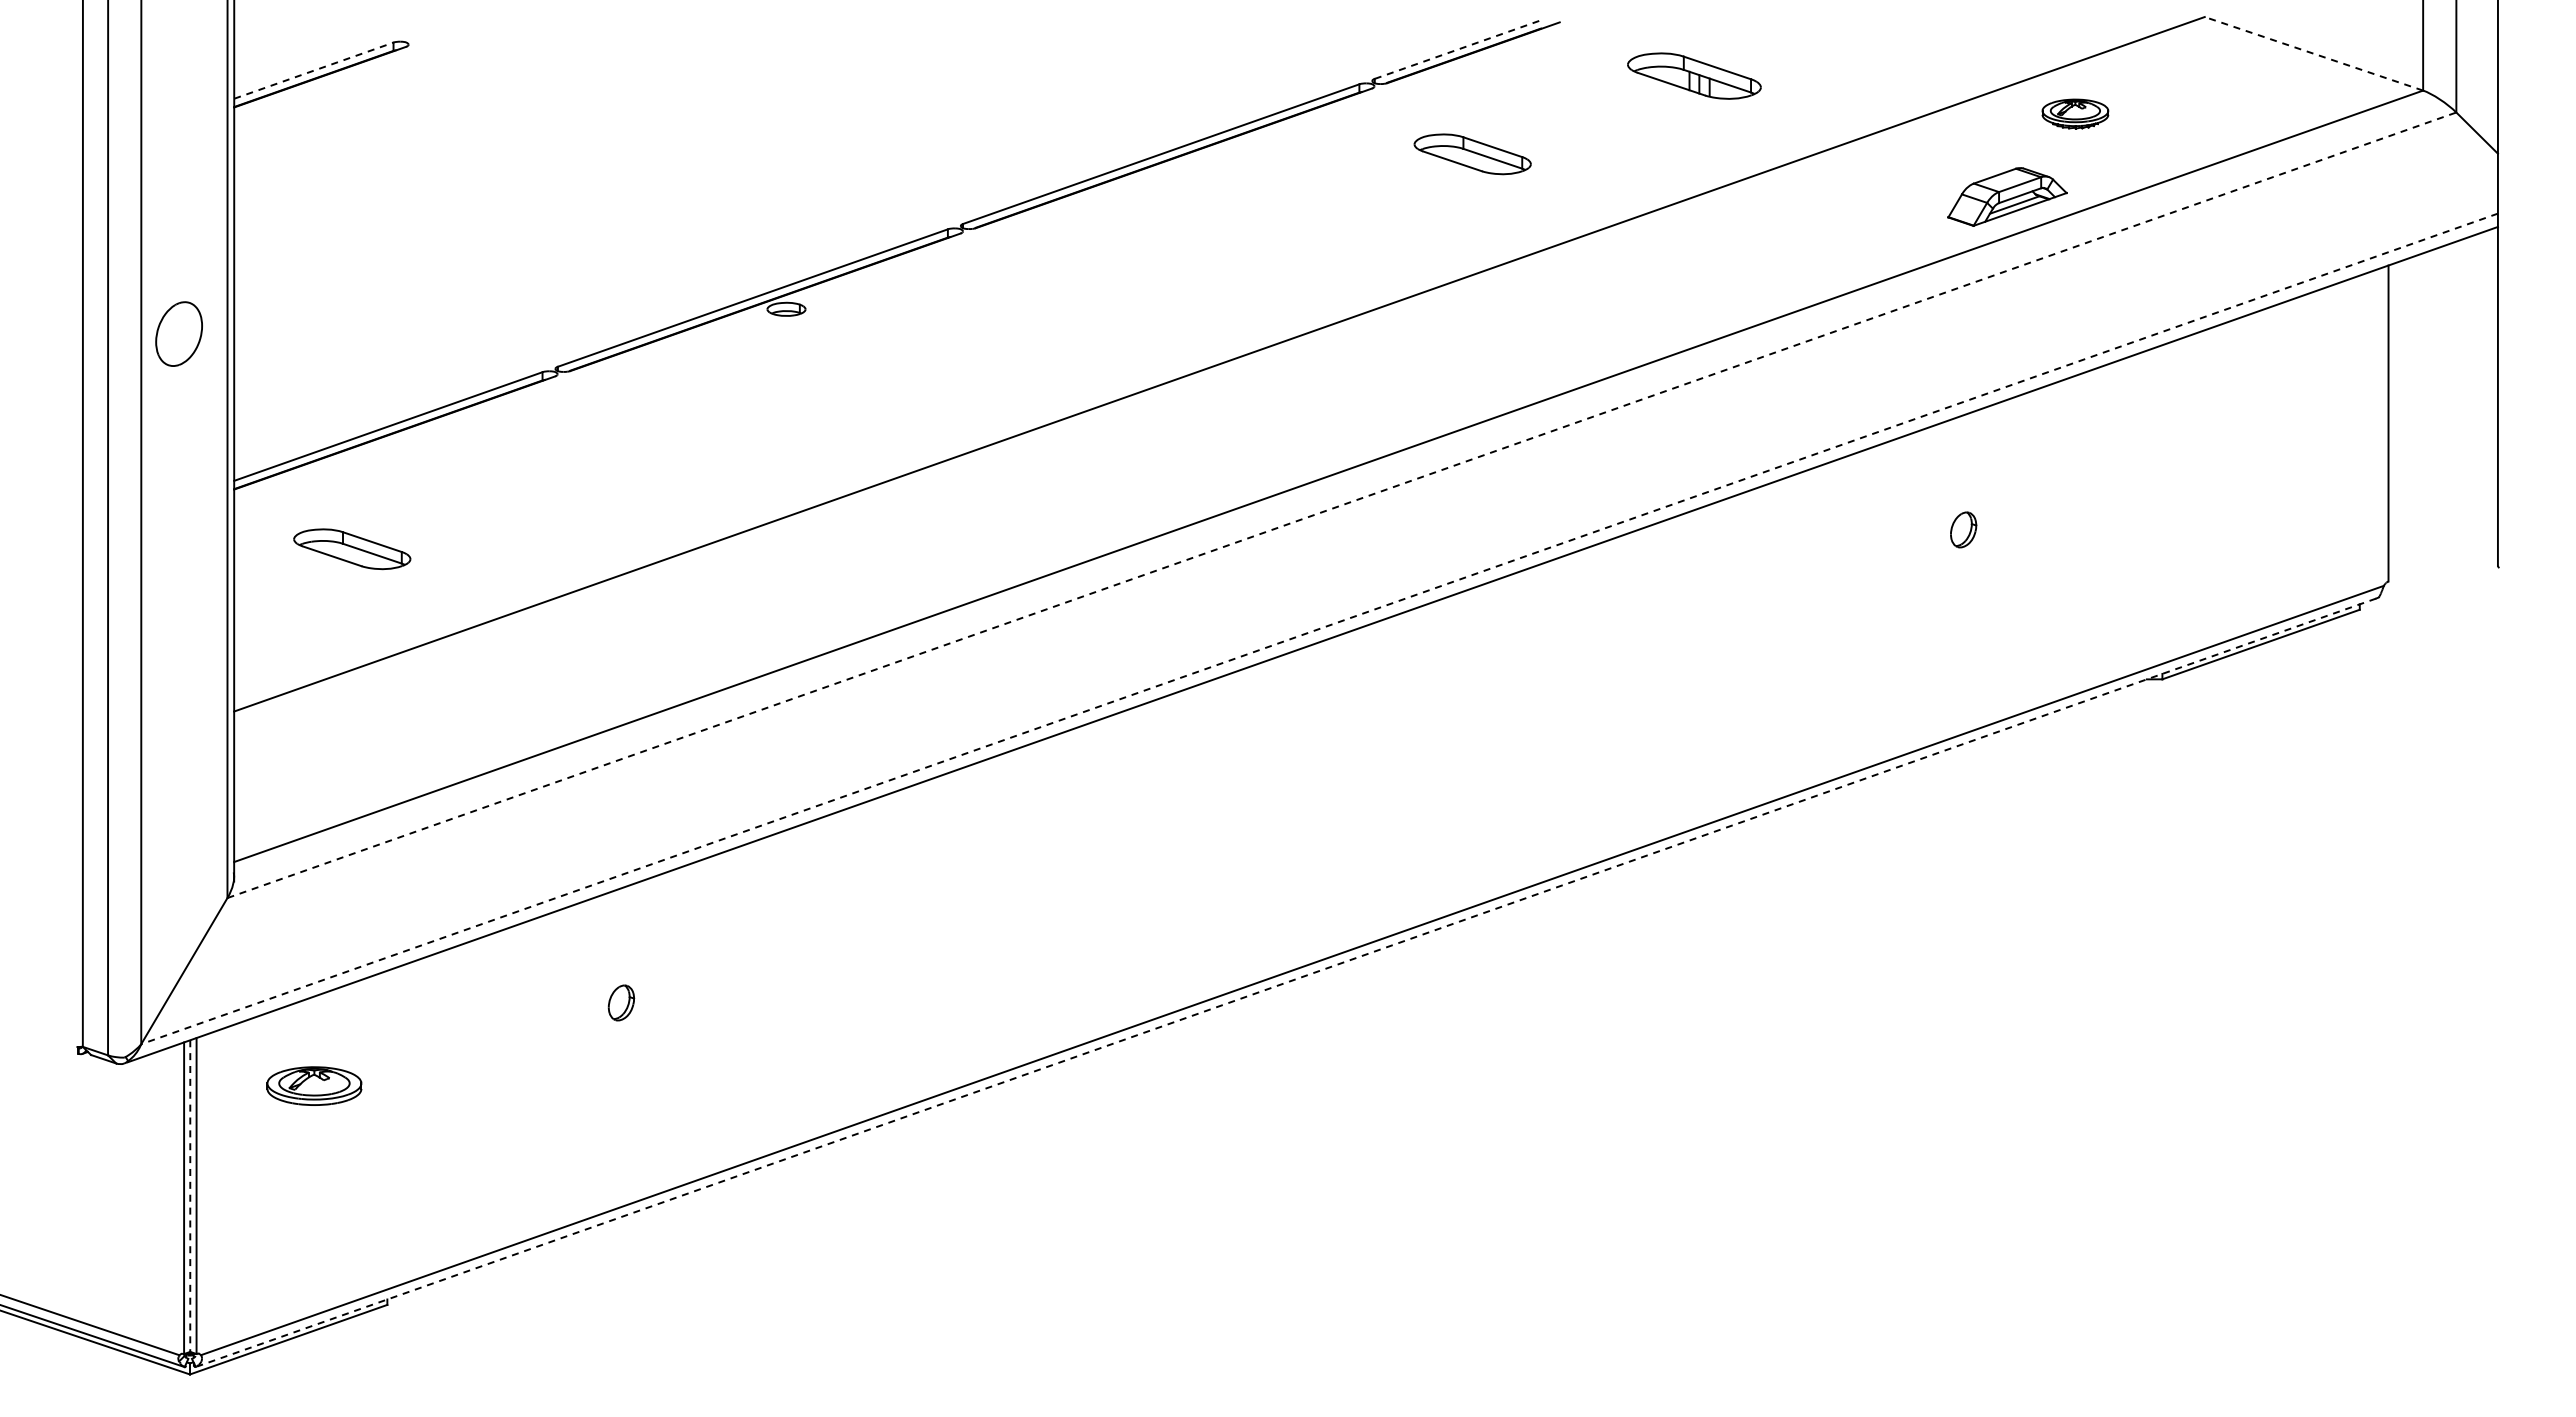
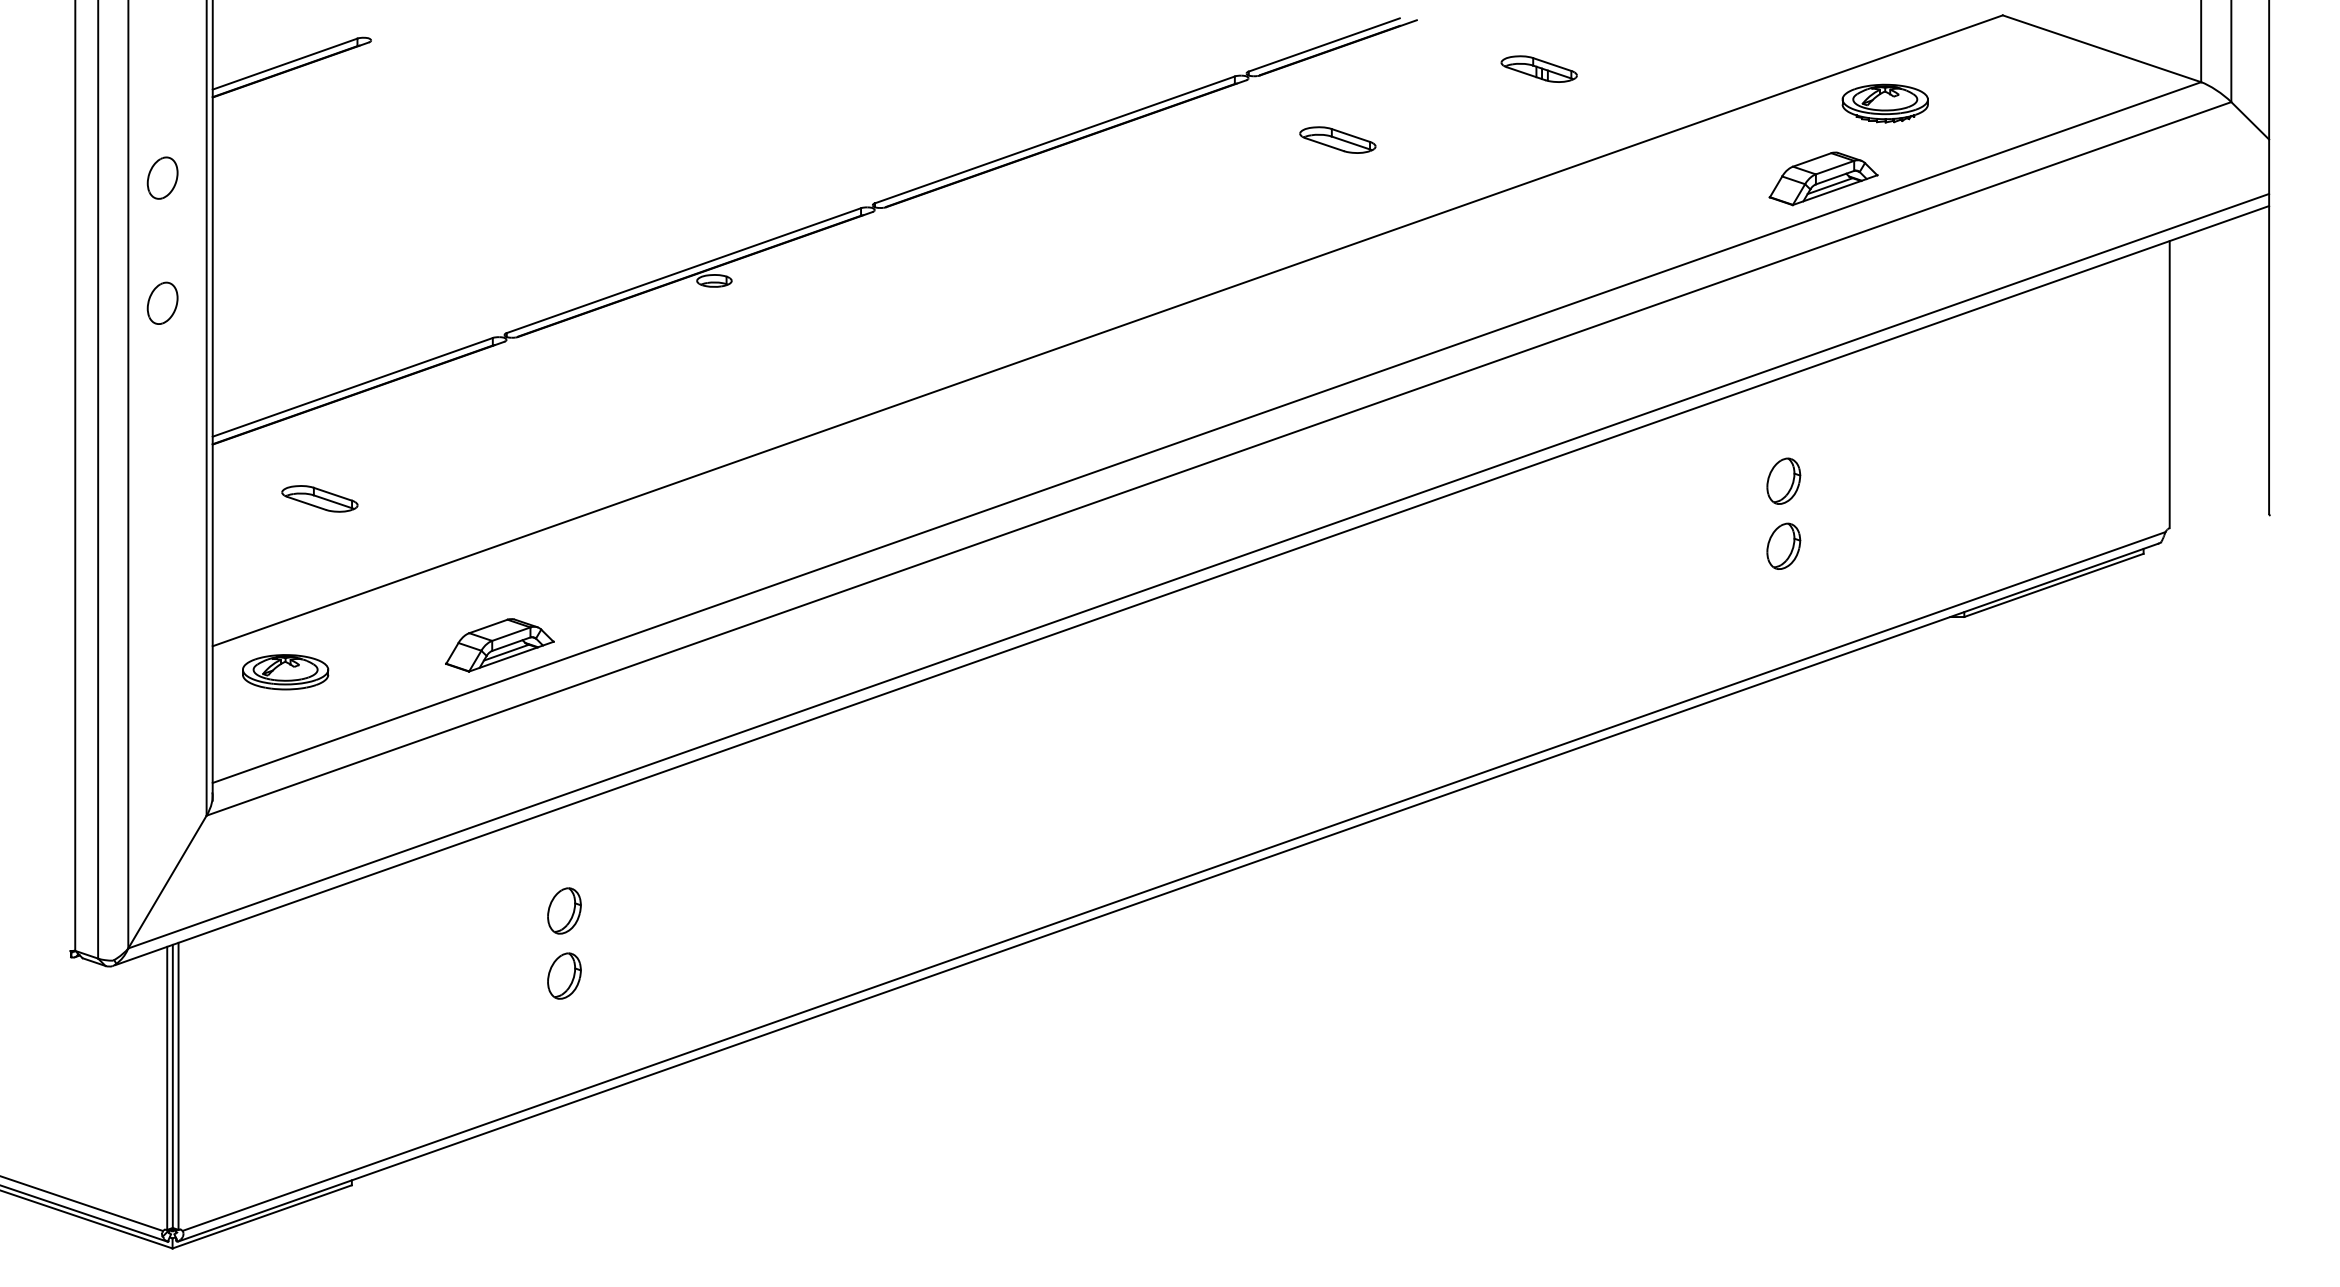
line: (1458, 49) -> (1324, 44), dashed -> solid
line: (2313, 53) -> (2101, 48), dashed -> solid
line: (314, 70) -> (285, 63), dashed -> solid
part: (1694, 76) -> (1539, 69), size x0.62
part: (2075, 113) -> (1885, 103), size x1.43
part: (1472, 154) -> (1337, 140), size x0.71
part: (178, 195) -> (162, 177), added
part: (178, 333) -> (162, 302), size x0.71
line: (1341, 505) -> (1218, 459), dashed -> solid
part: (1963, 529) -> (1783, 480), size x1.43
part: (351, 549) -> (319, 499), size x0.71
part: (1963, 601) -> (1783, 546), added
line: (1319, 629) -> (1198, 571), dashed -> solid
part: (550, 710) -> (500, 645), added
line: (1286, 982) -> (1168, 892), dashed -> solid
part: (621, 1002) -> (564, 910), size x1.43
part: (621, 1074) -> (564, 975), added
part: (314, 1085) -> (285, 671), moved
line: (190, 1196) -> (173, 1086), dashed -> solid

